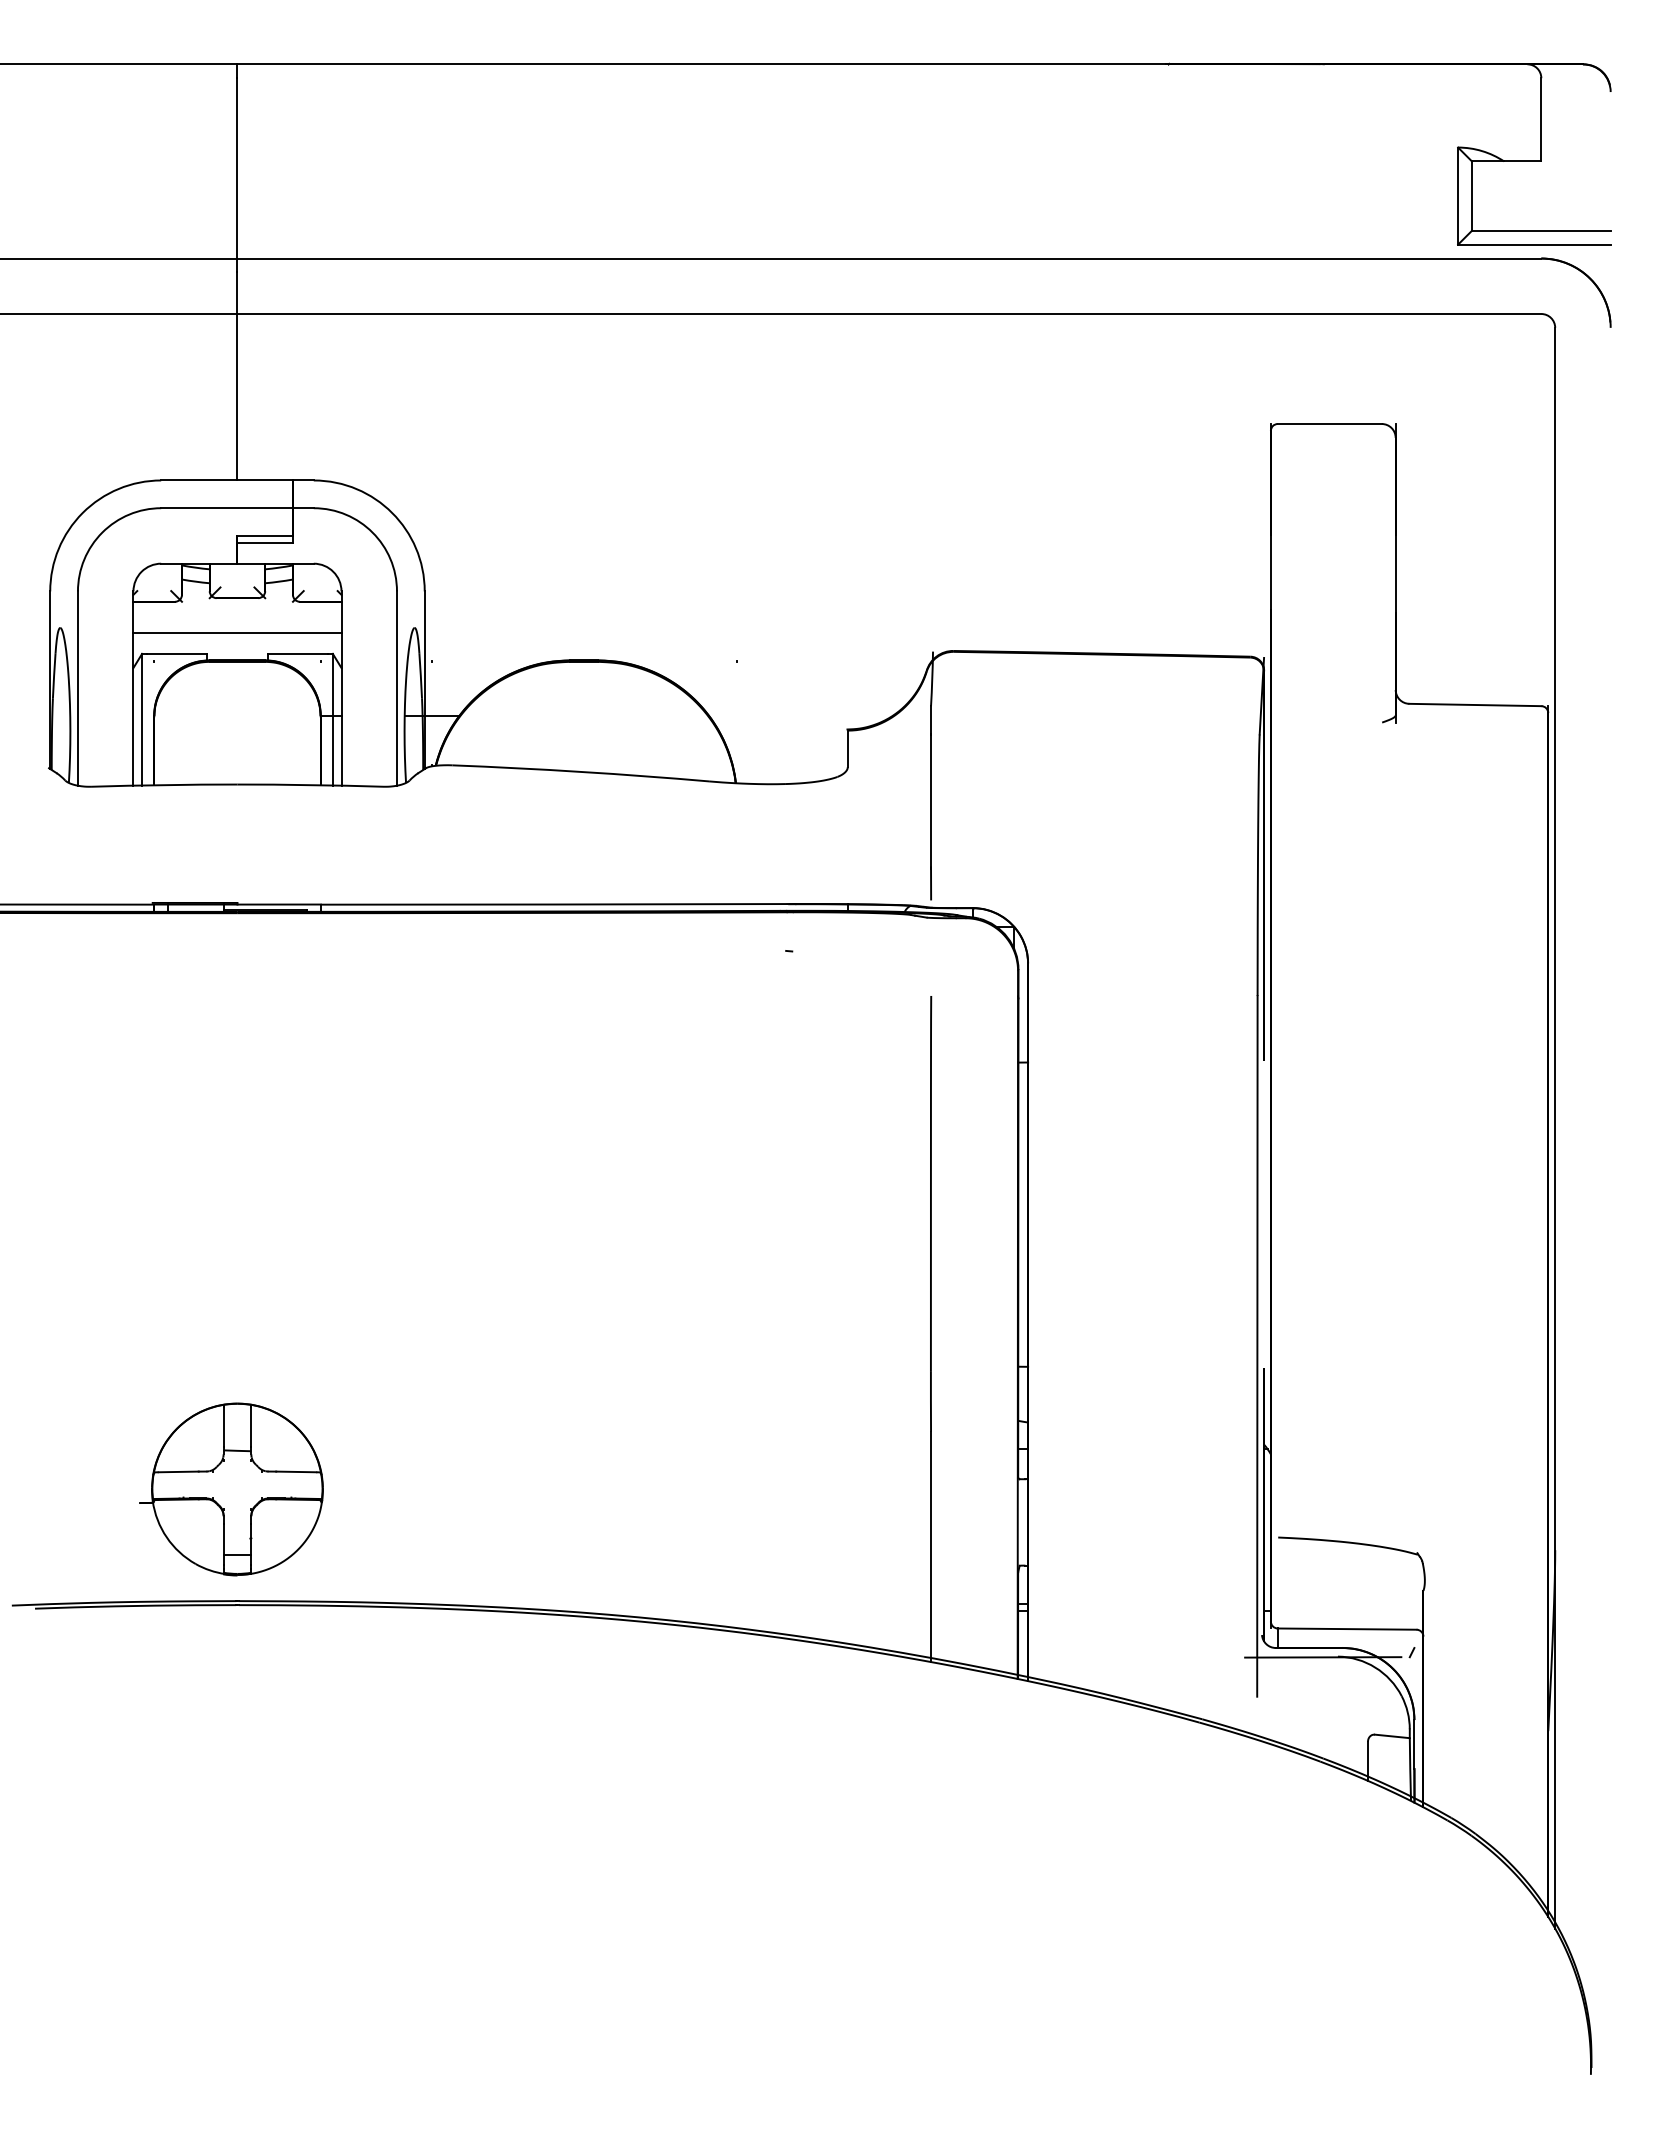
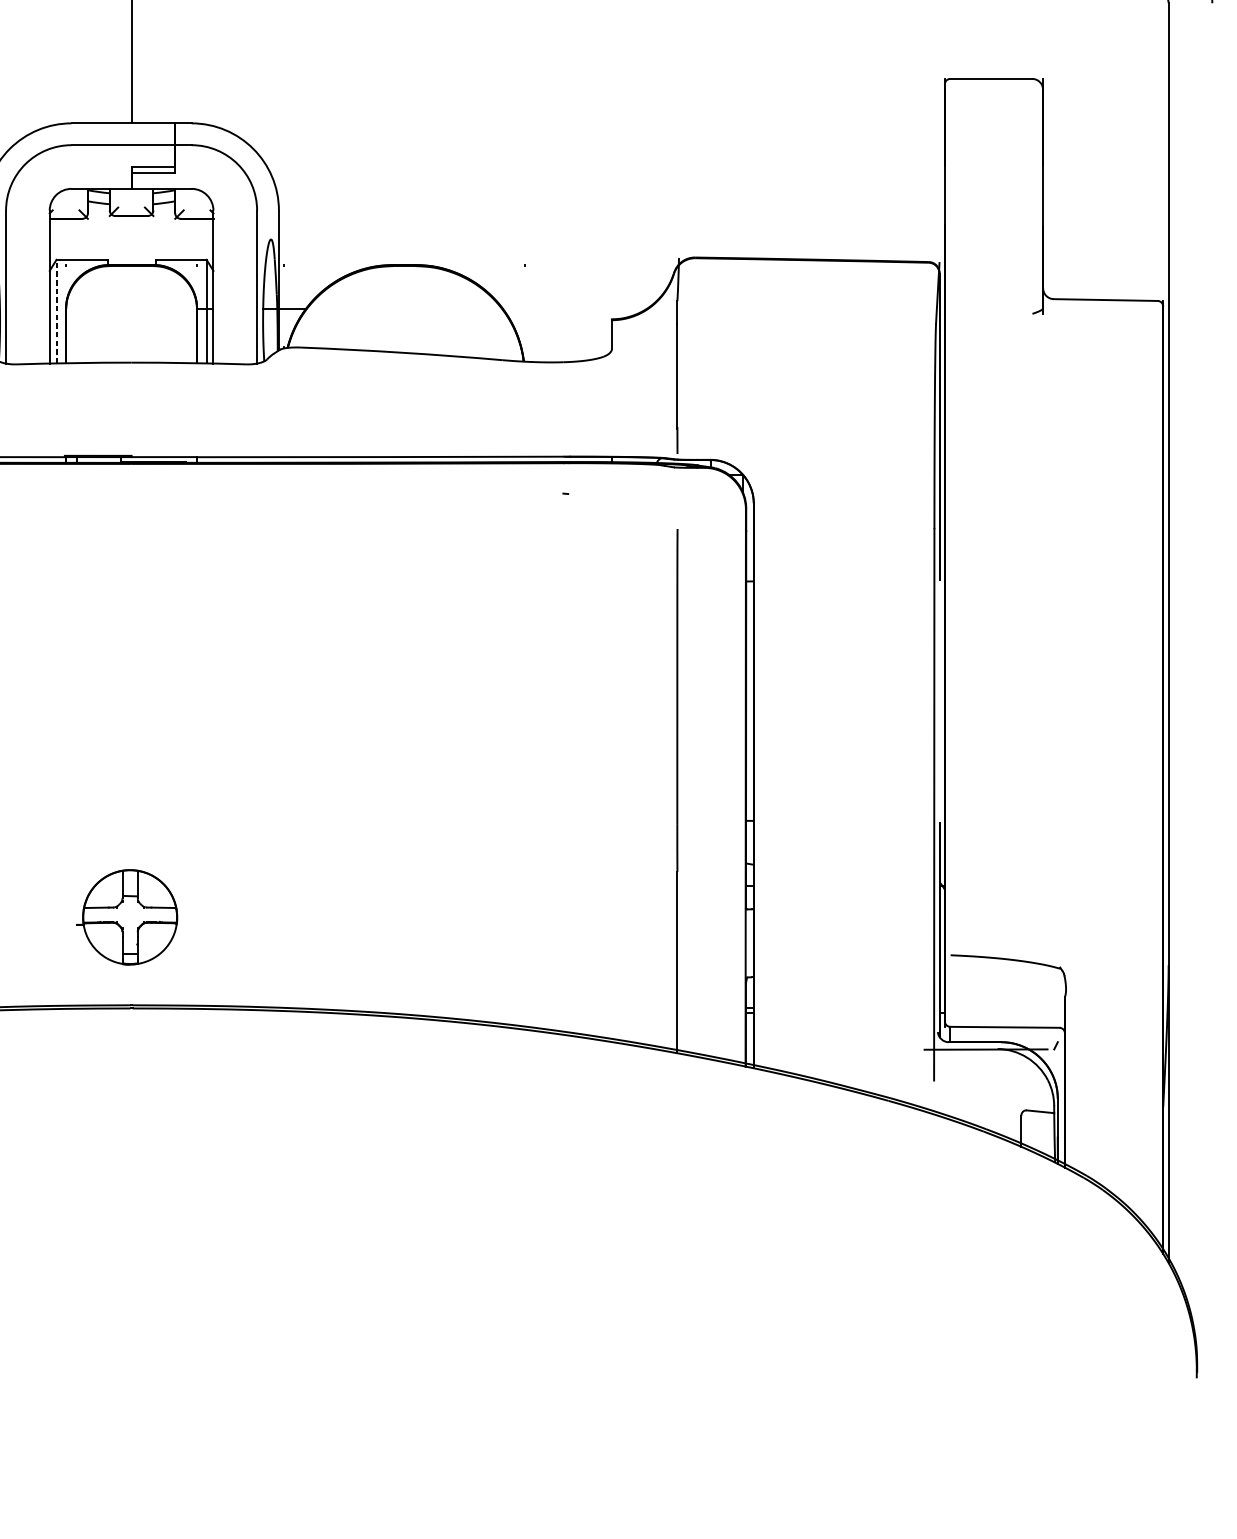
line: (237, 633) -> (131, 243), removed
line: (142, 719) -> (56, 311), solid -> dashed
part: (231, 1489) -> (126, 917), size x0.7

